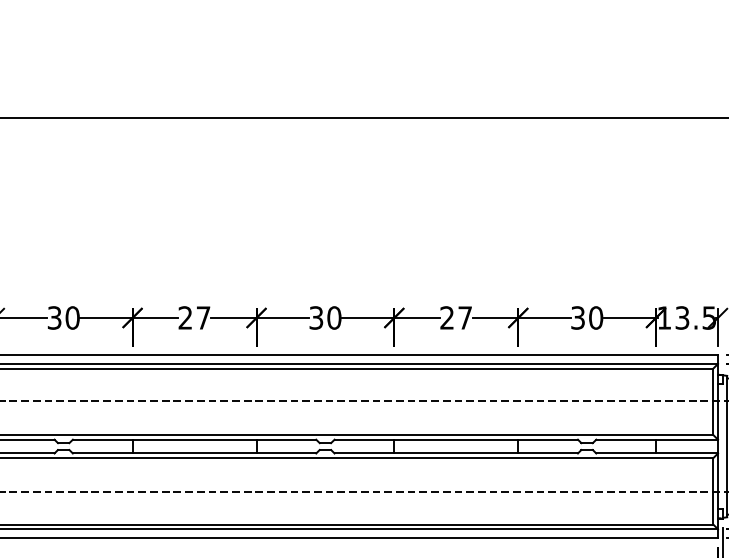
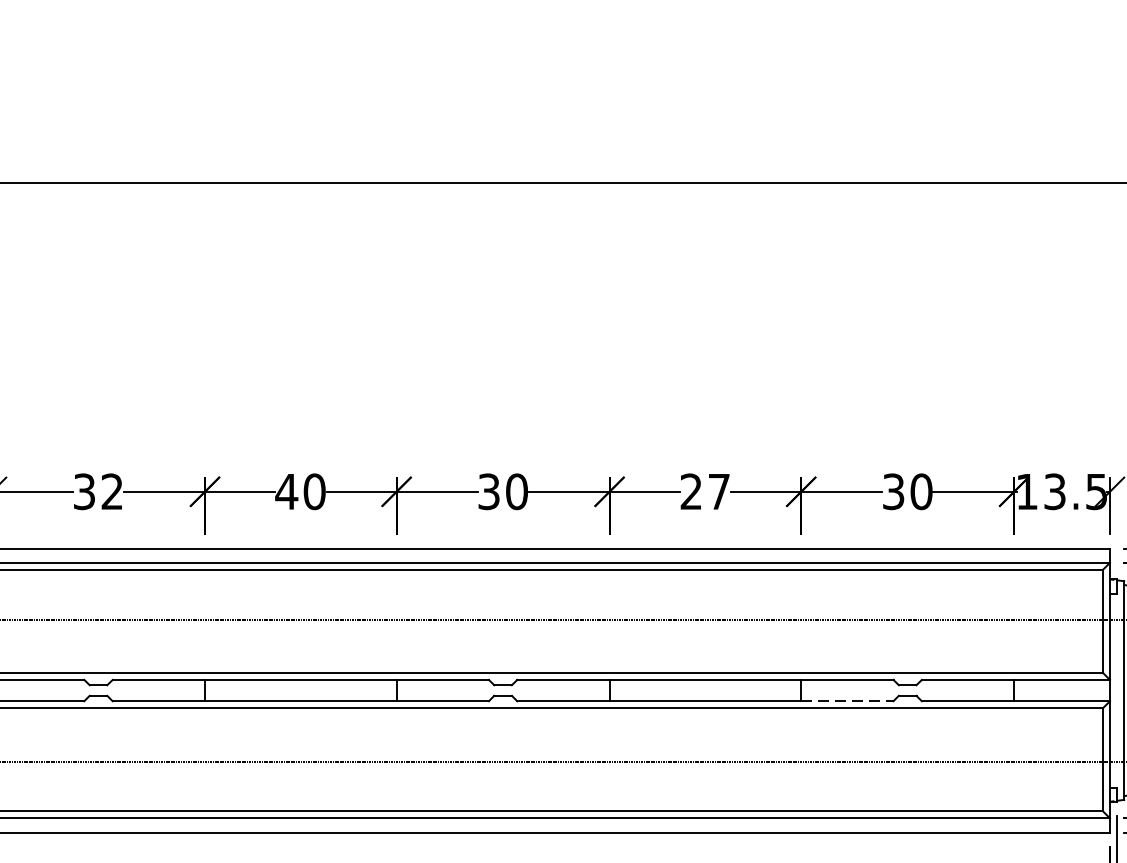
text: (72, 317) -> (112, 491), 30 -> 32
text: (194, 317) -> (300, 491), 27 -> 40
line: (548, 453) -> (847, 701), solid -> dashed

